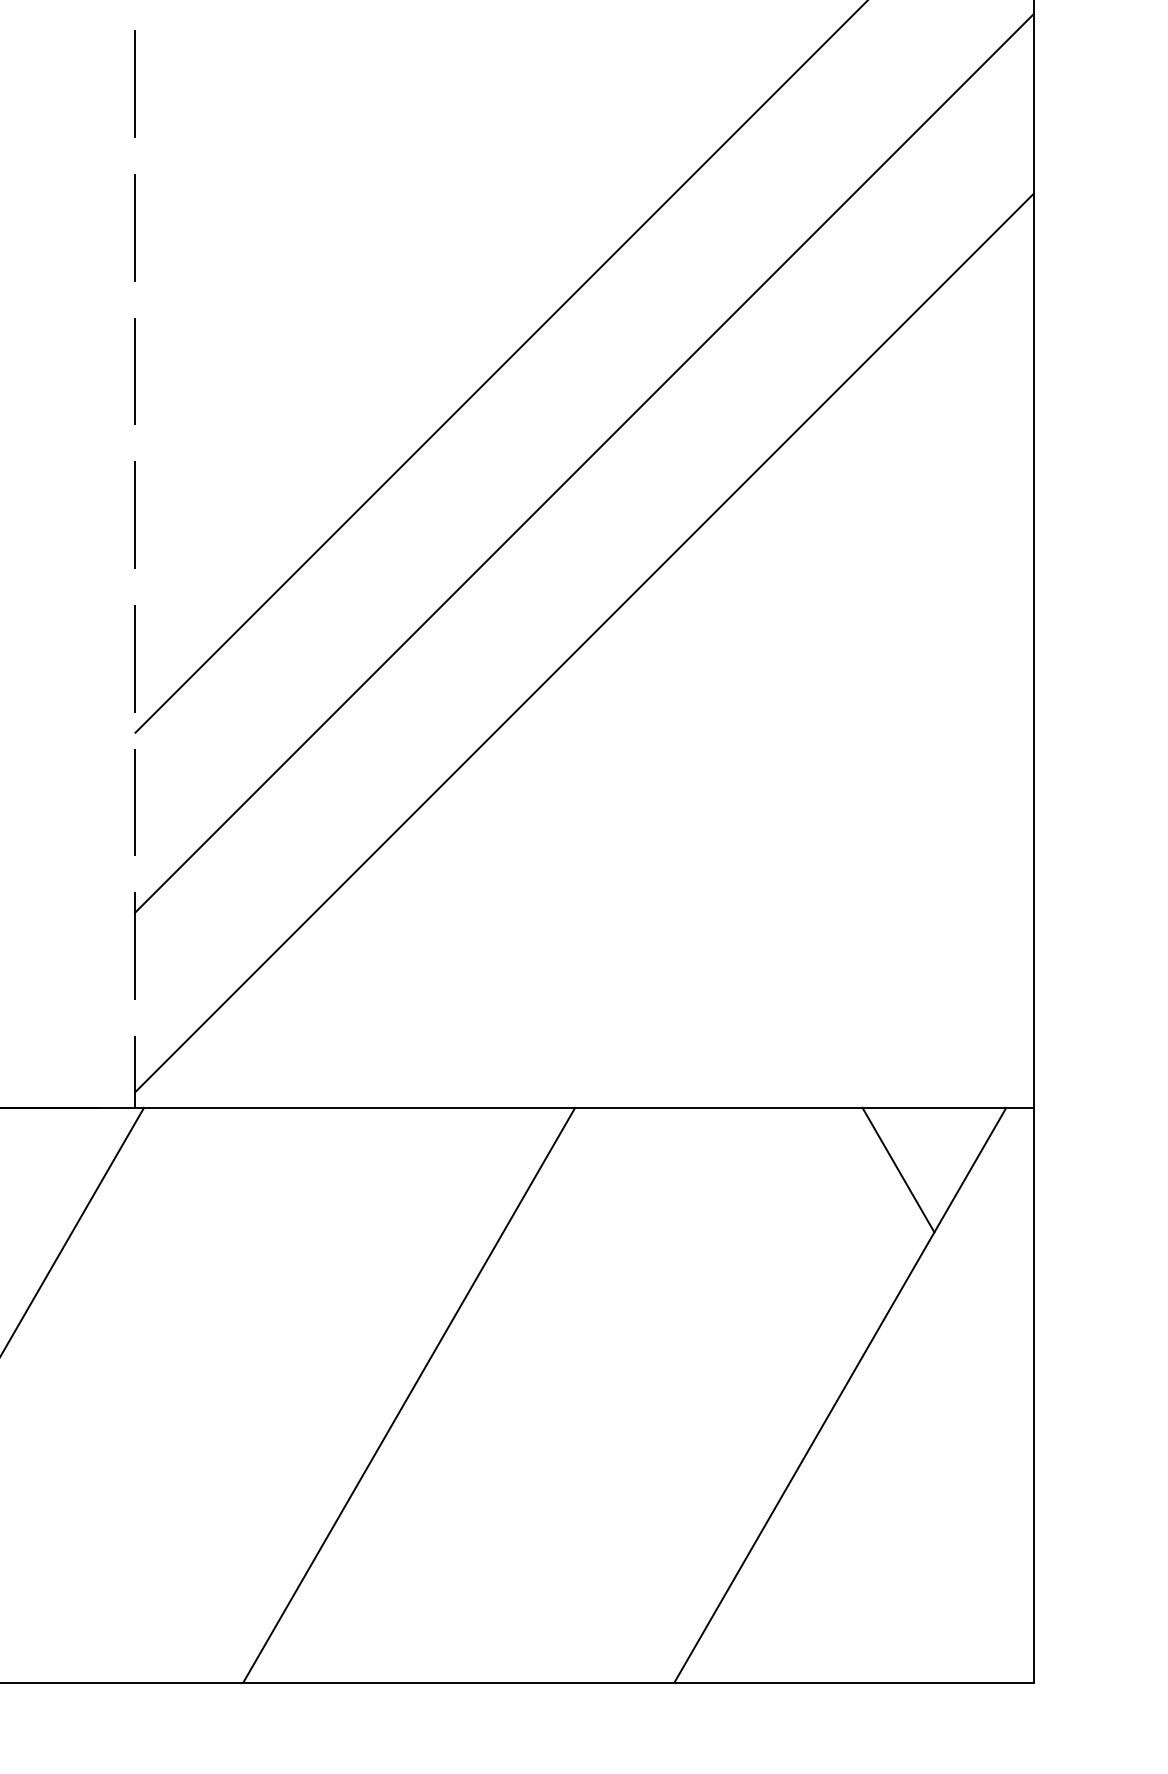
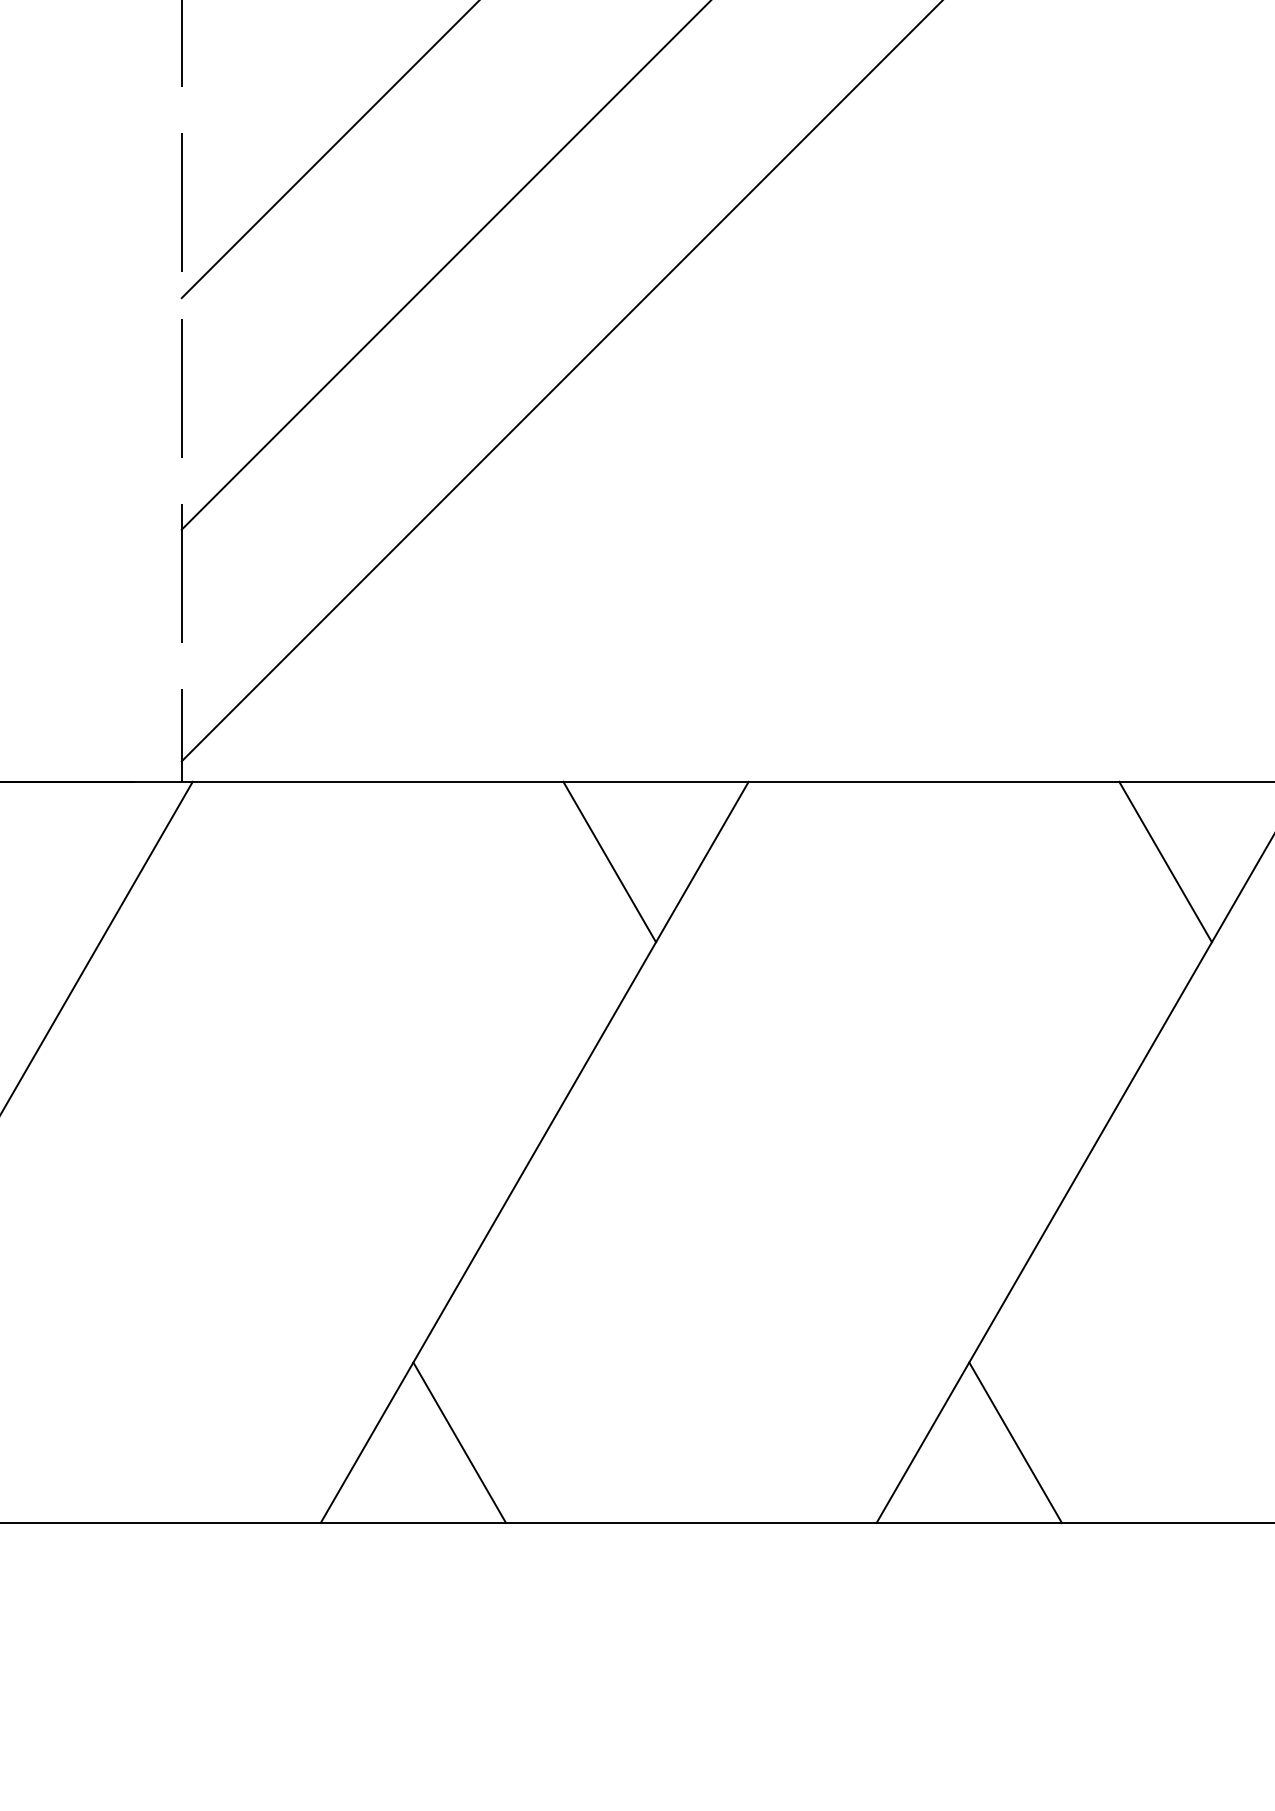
line: (467, 1169) -> (609, 861), added
line: (350, 1620) -> (459, 1442), added
line: (782, 1620) -> (1016, 1442), added

